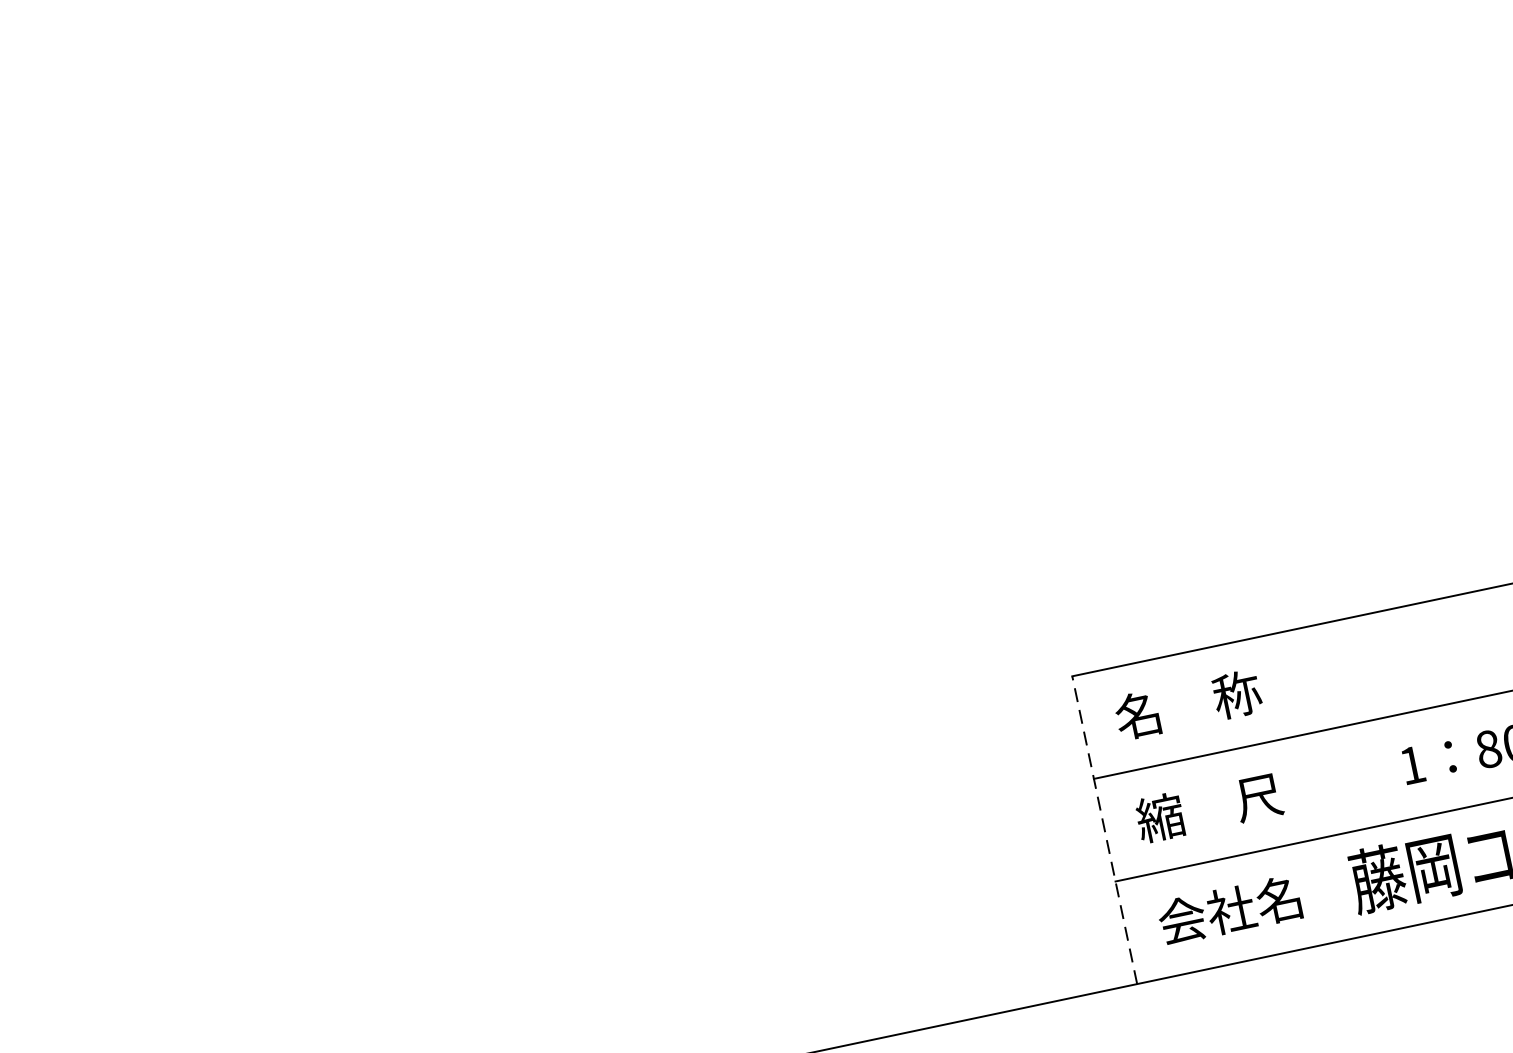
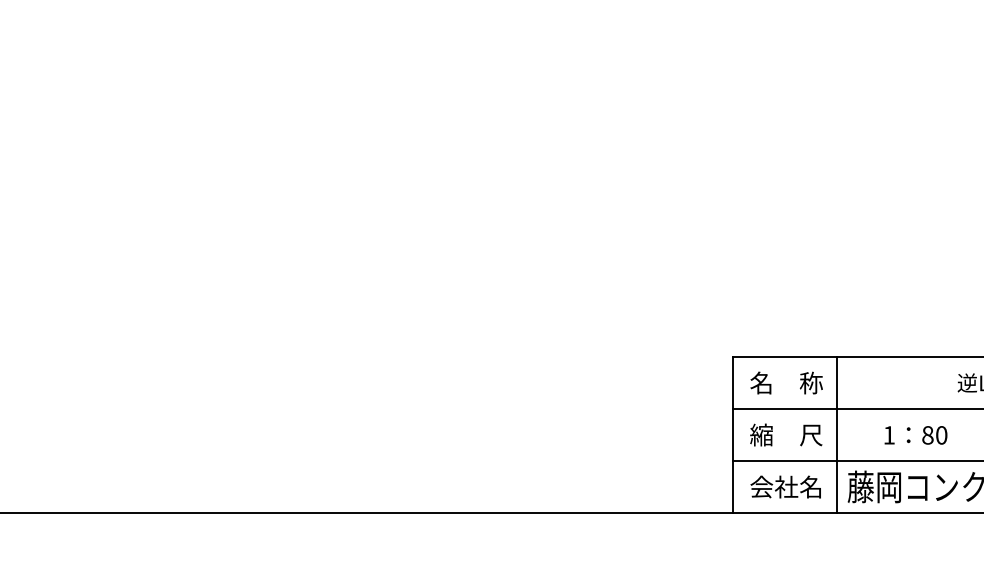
line: (1310, 787) -> (837, 435), added
line: (1104, 828) -> (733, 434), dashed -> solid

